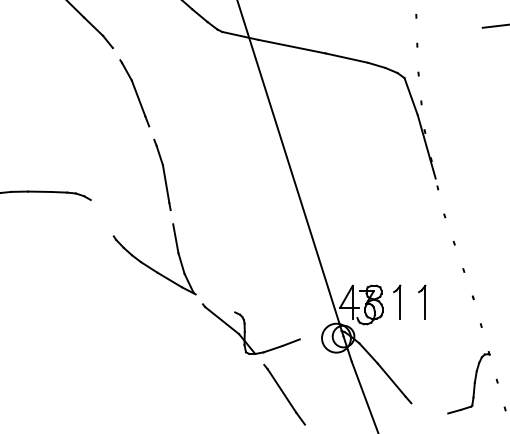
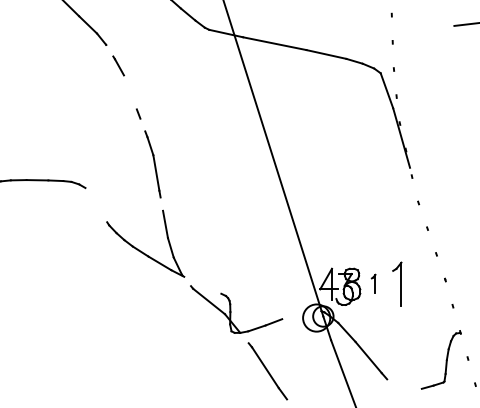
line: (137, 98) -> (129, 92), removed
part: (396, 301) -> (373, 283), size x0.6
part: (422, 301) -> (397, 283), size x1.4

